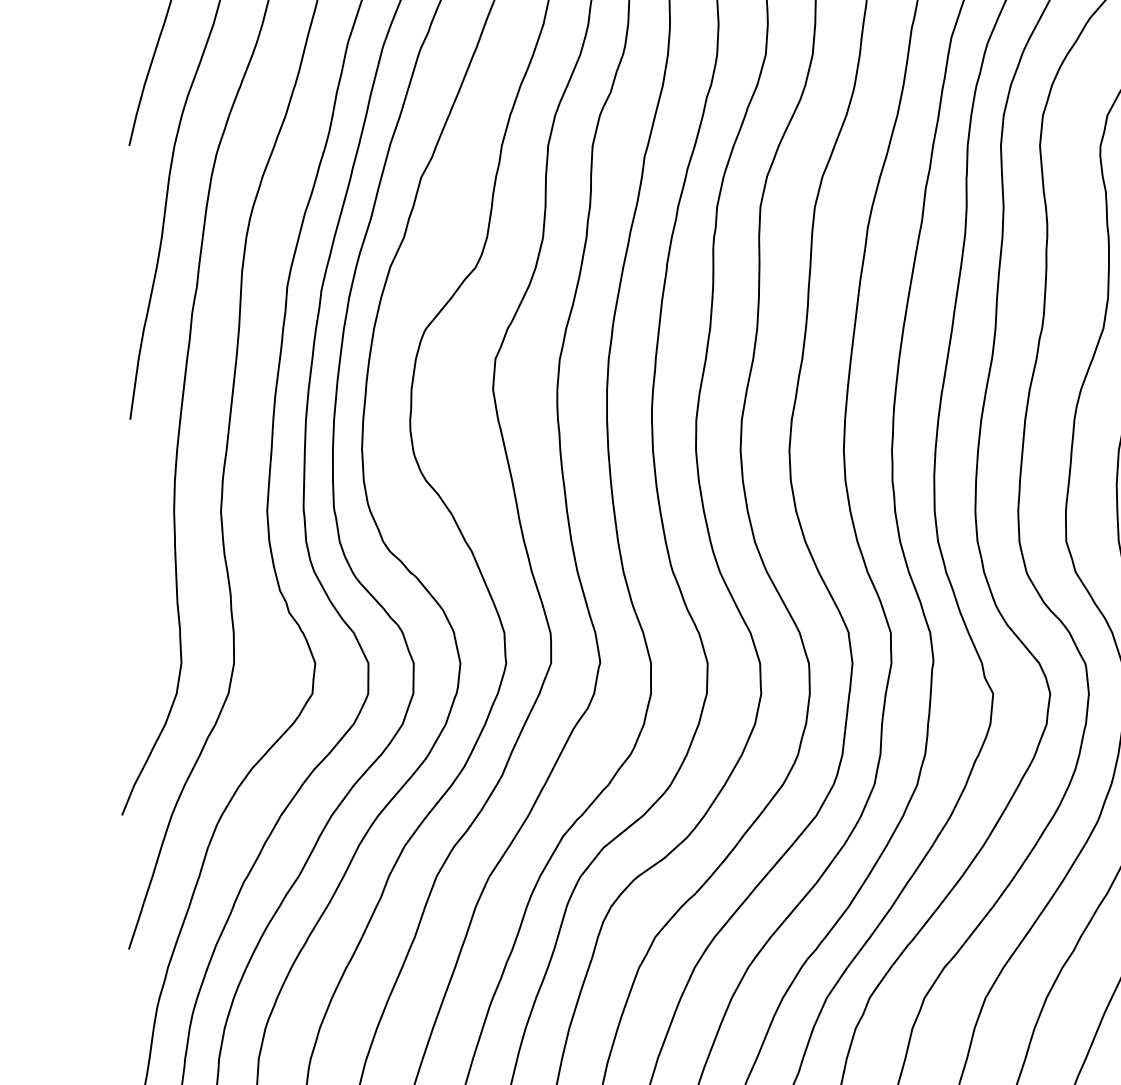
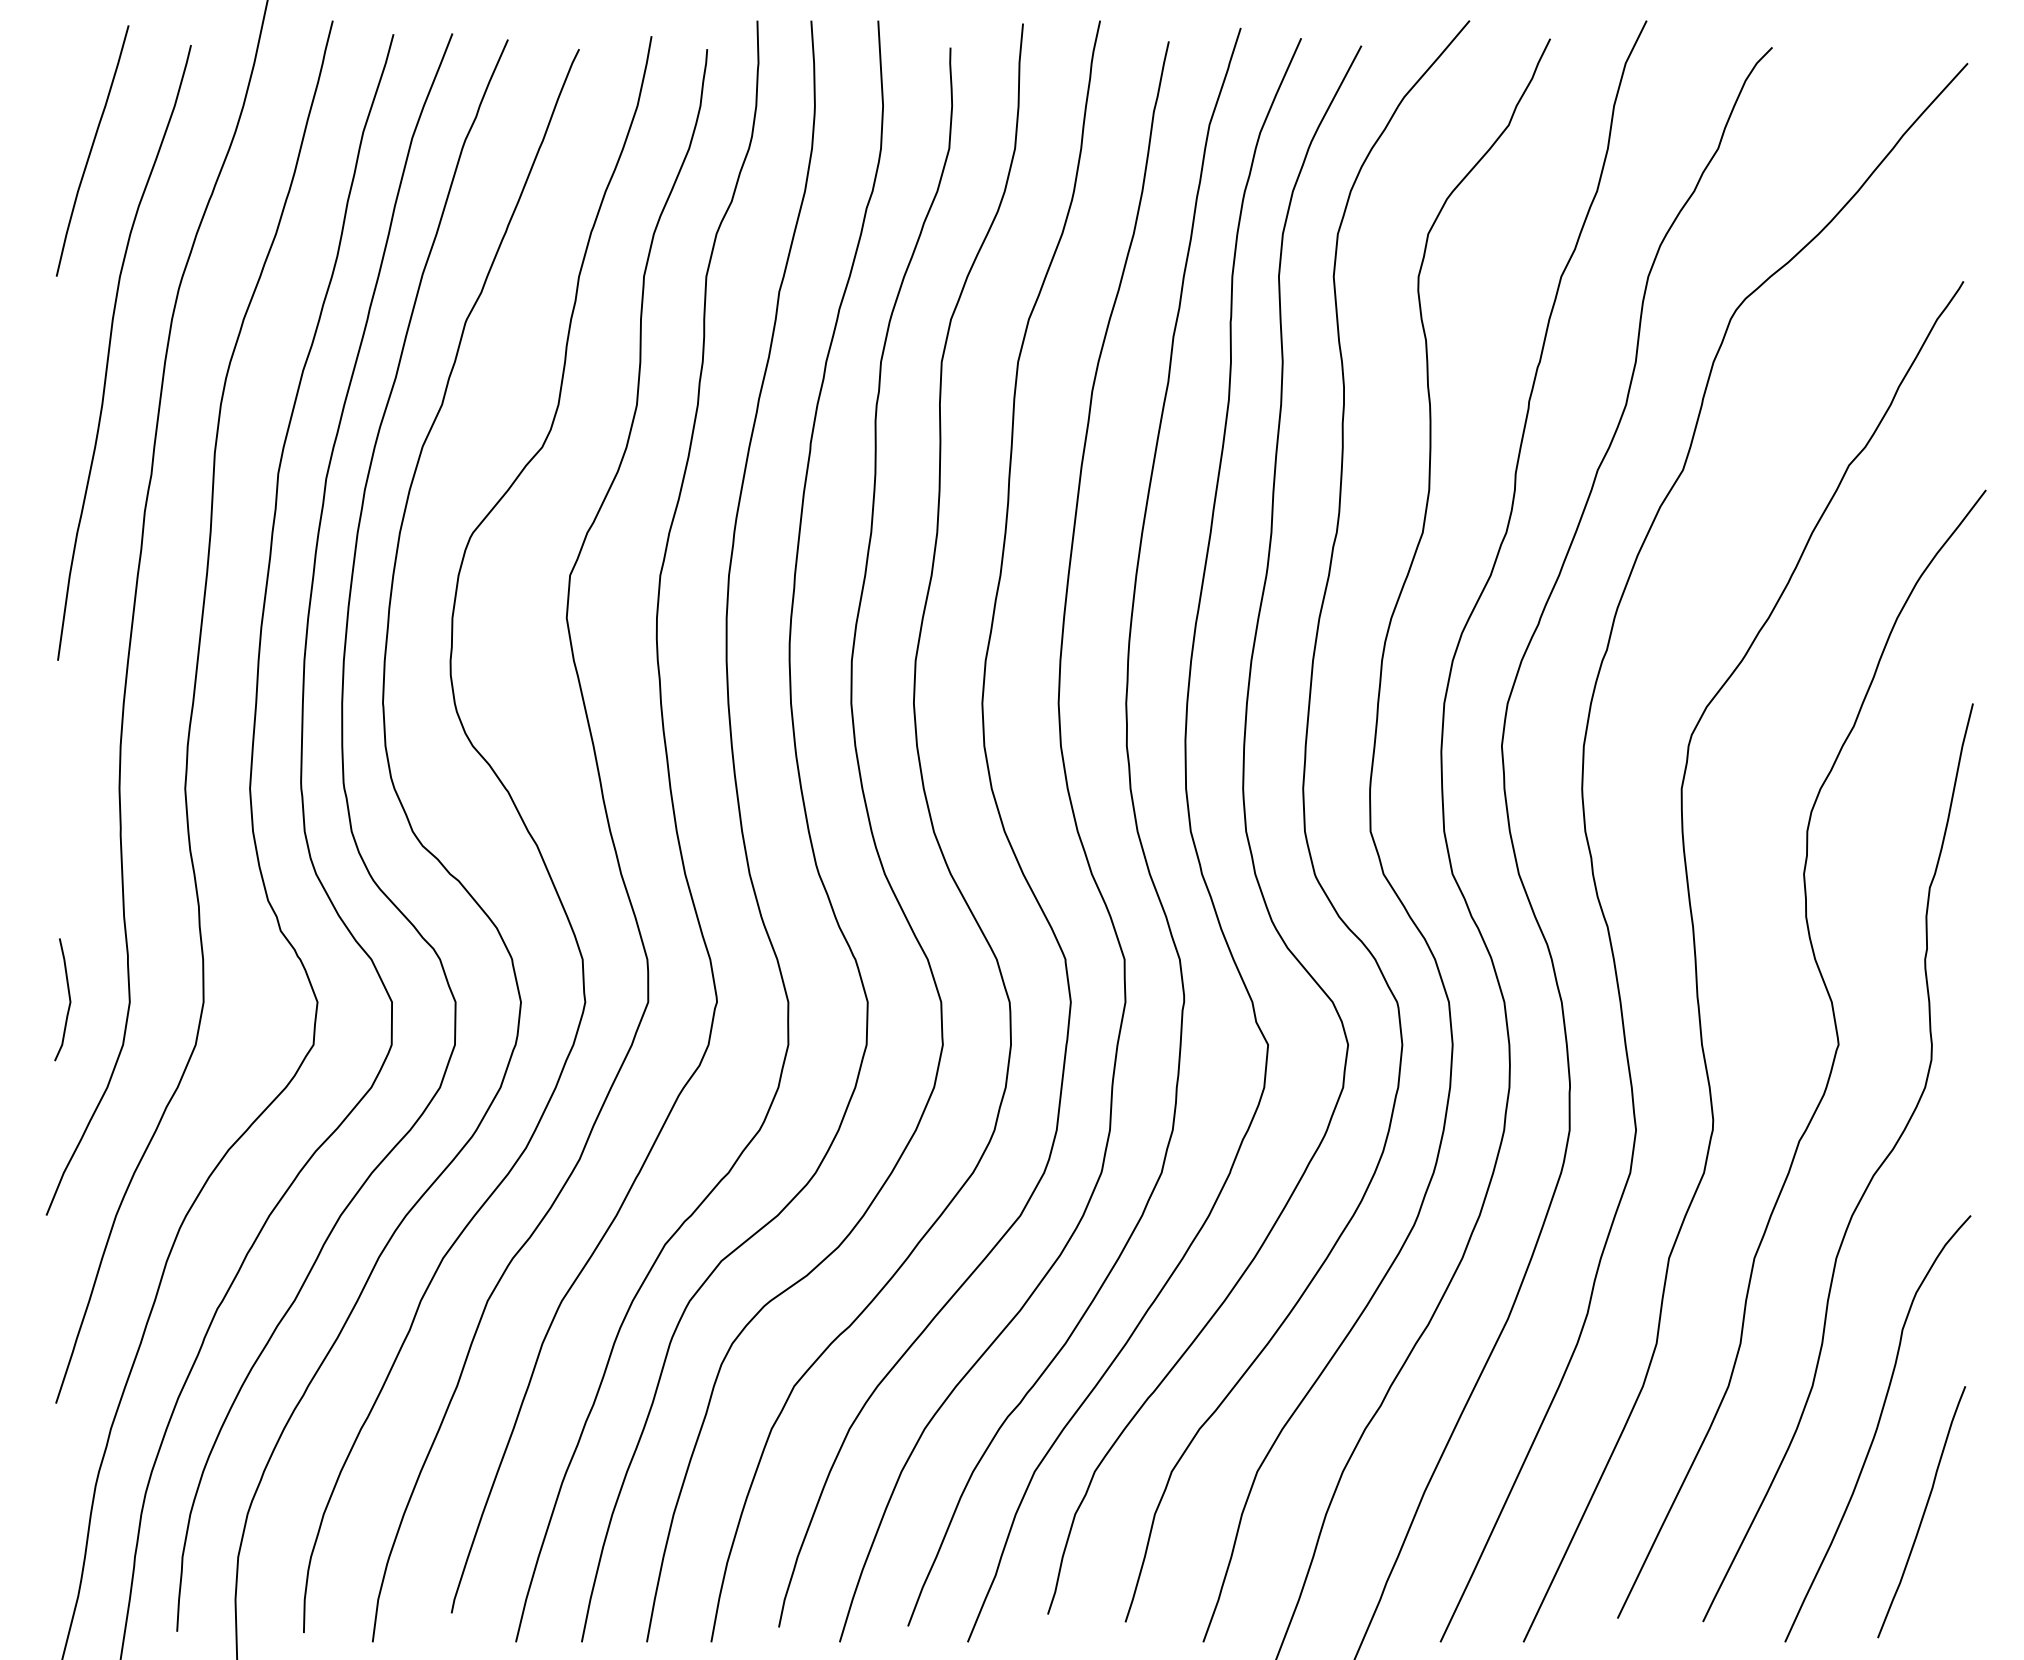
curve: (137, 659) -> (68, 997), added

